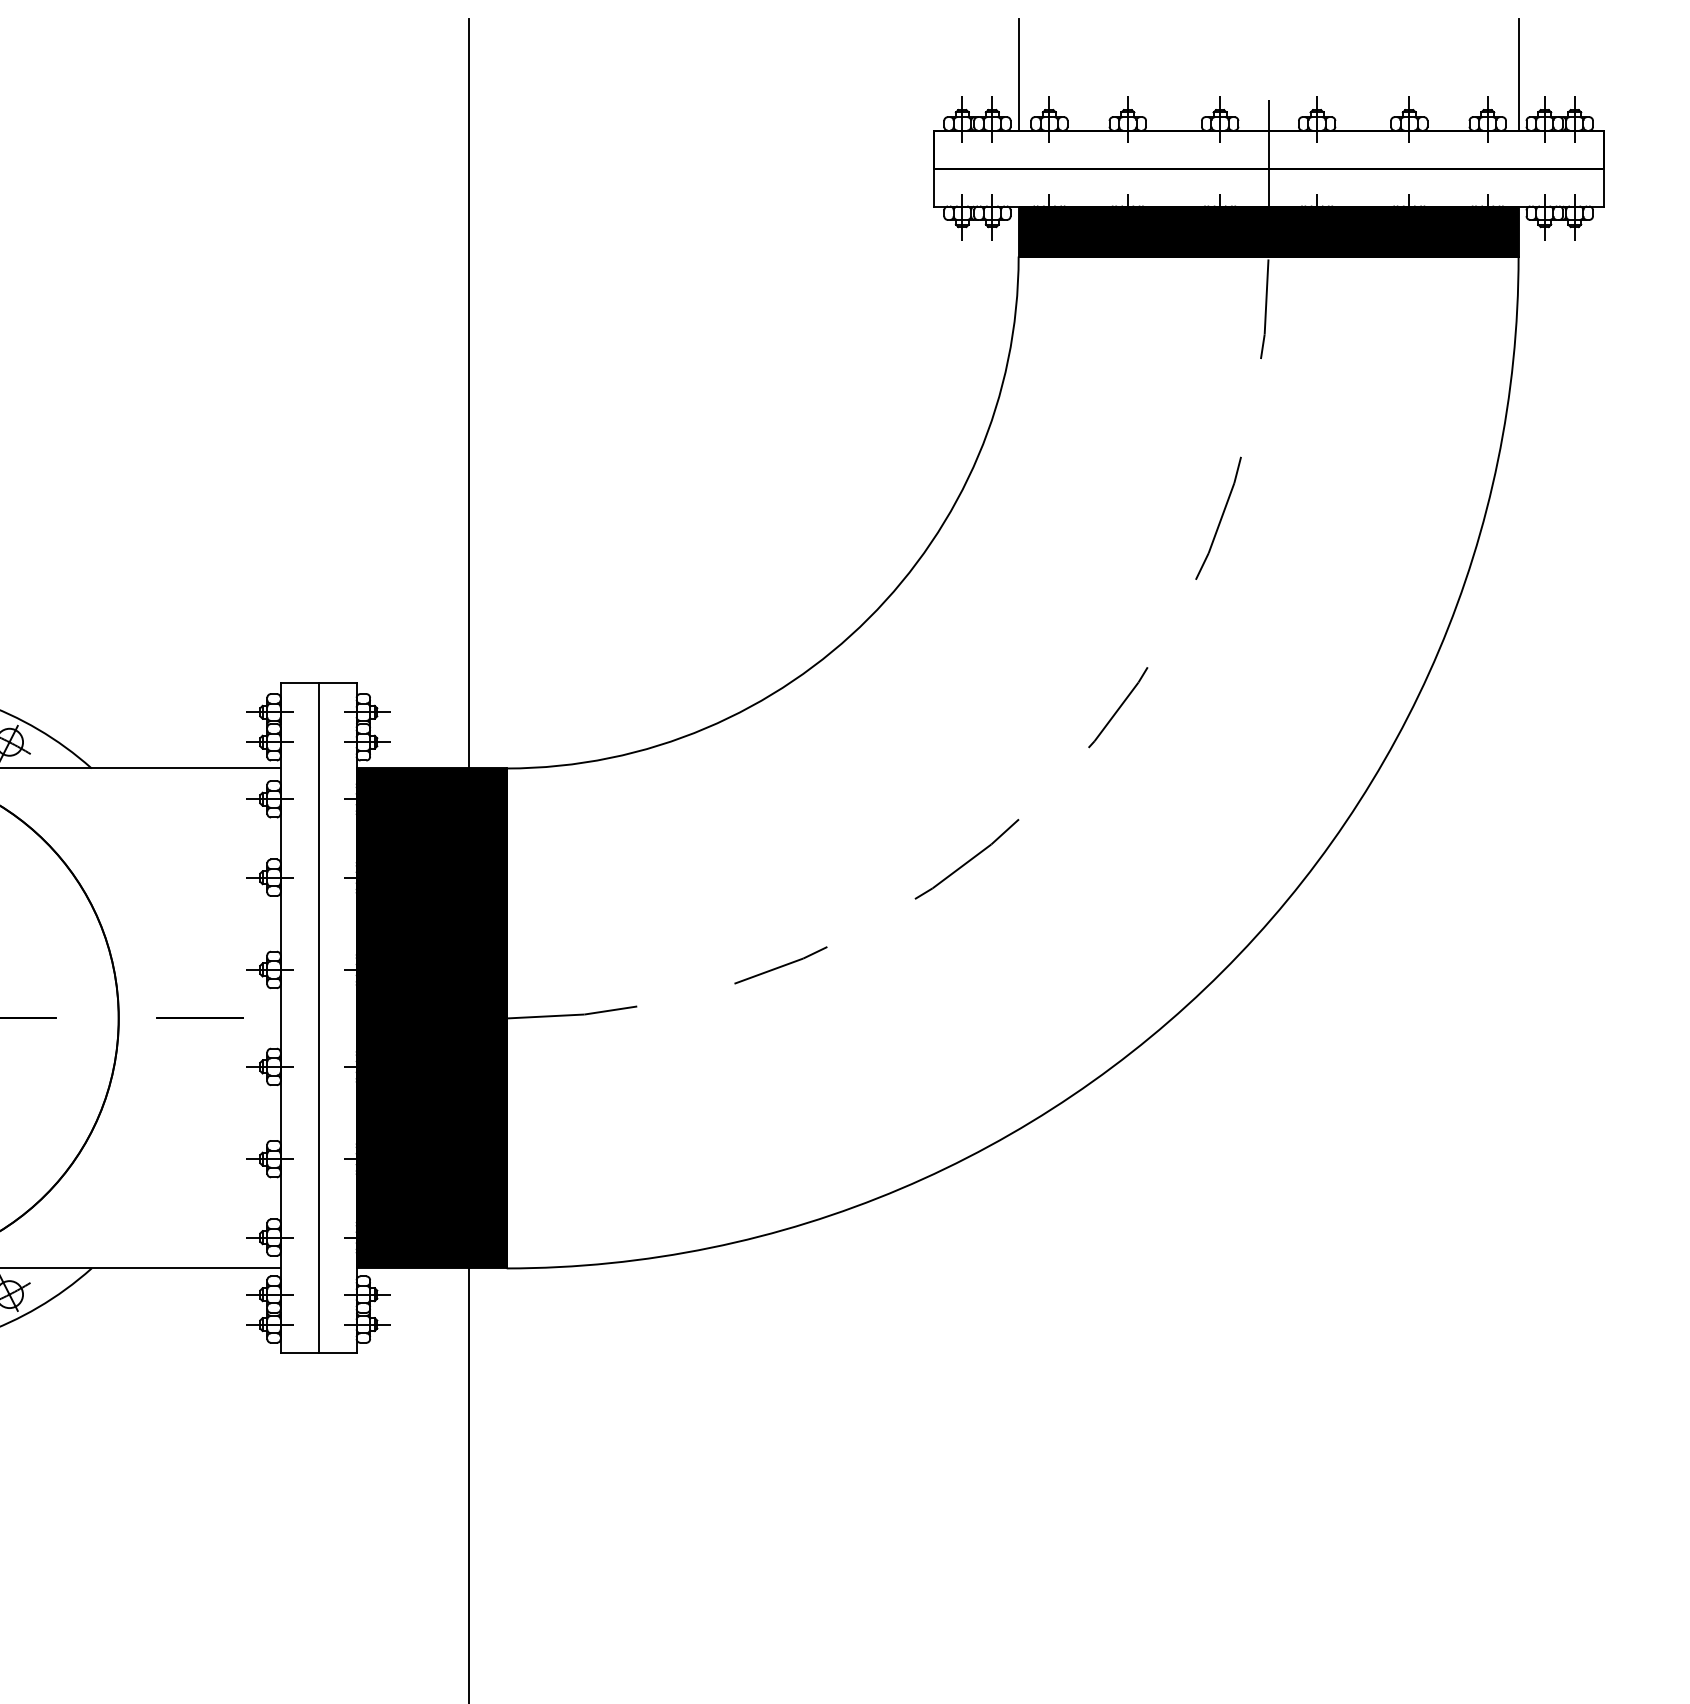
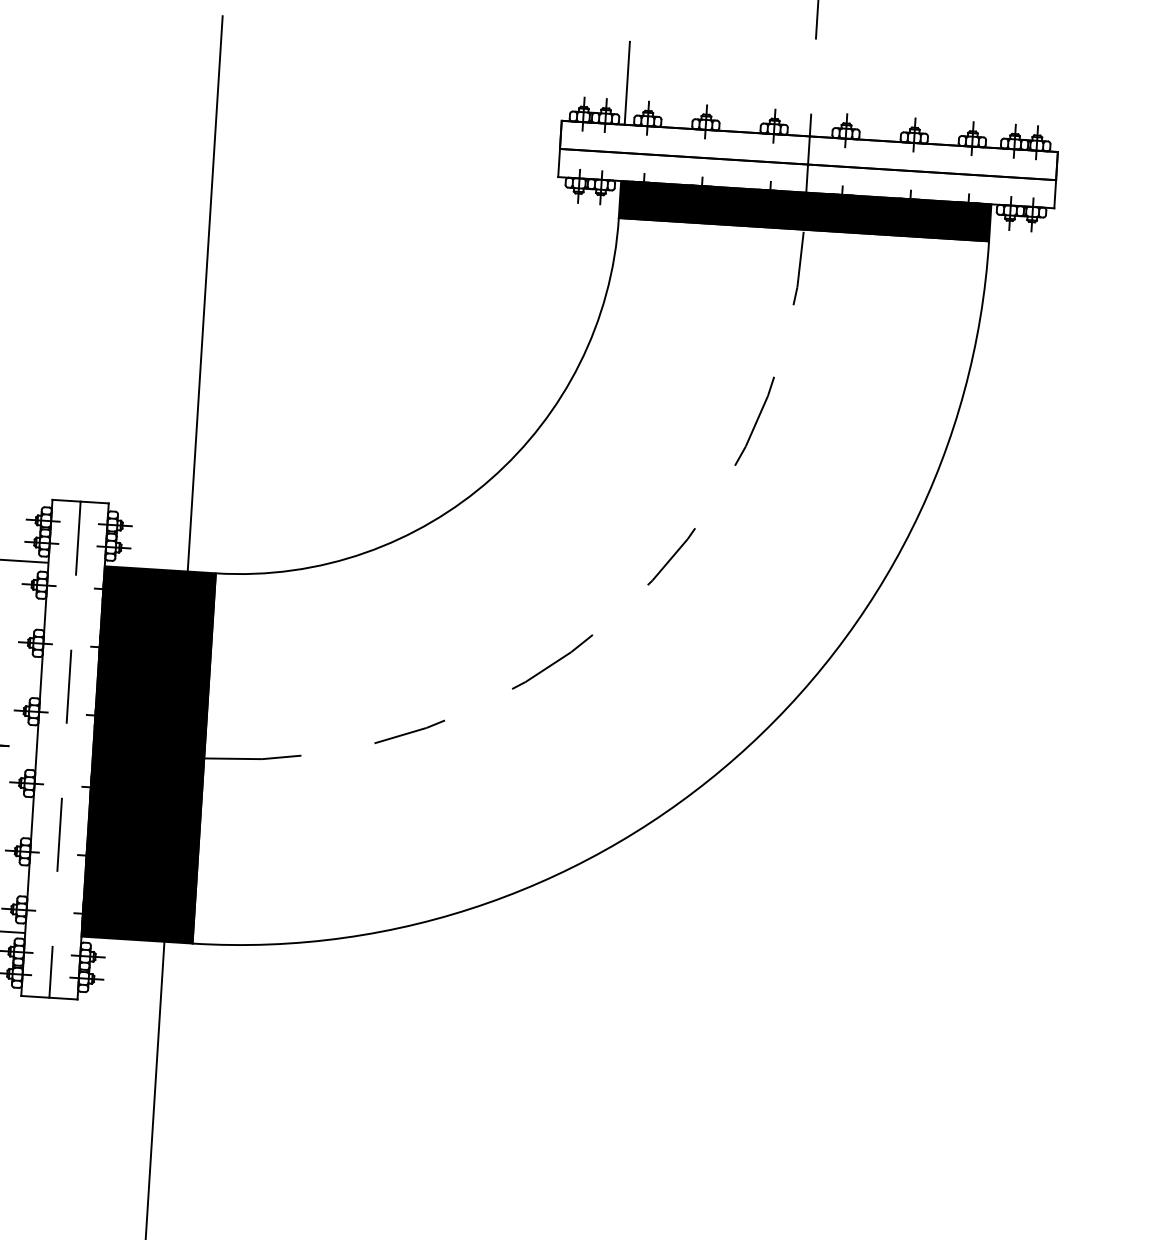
line: (1518, 74) -> (997, 106), removed
line: (318, 1018) -> (64, 749), solid -> dashed

